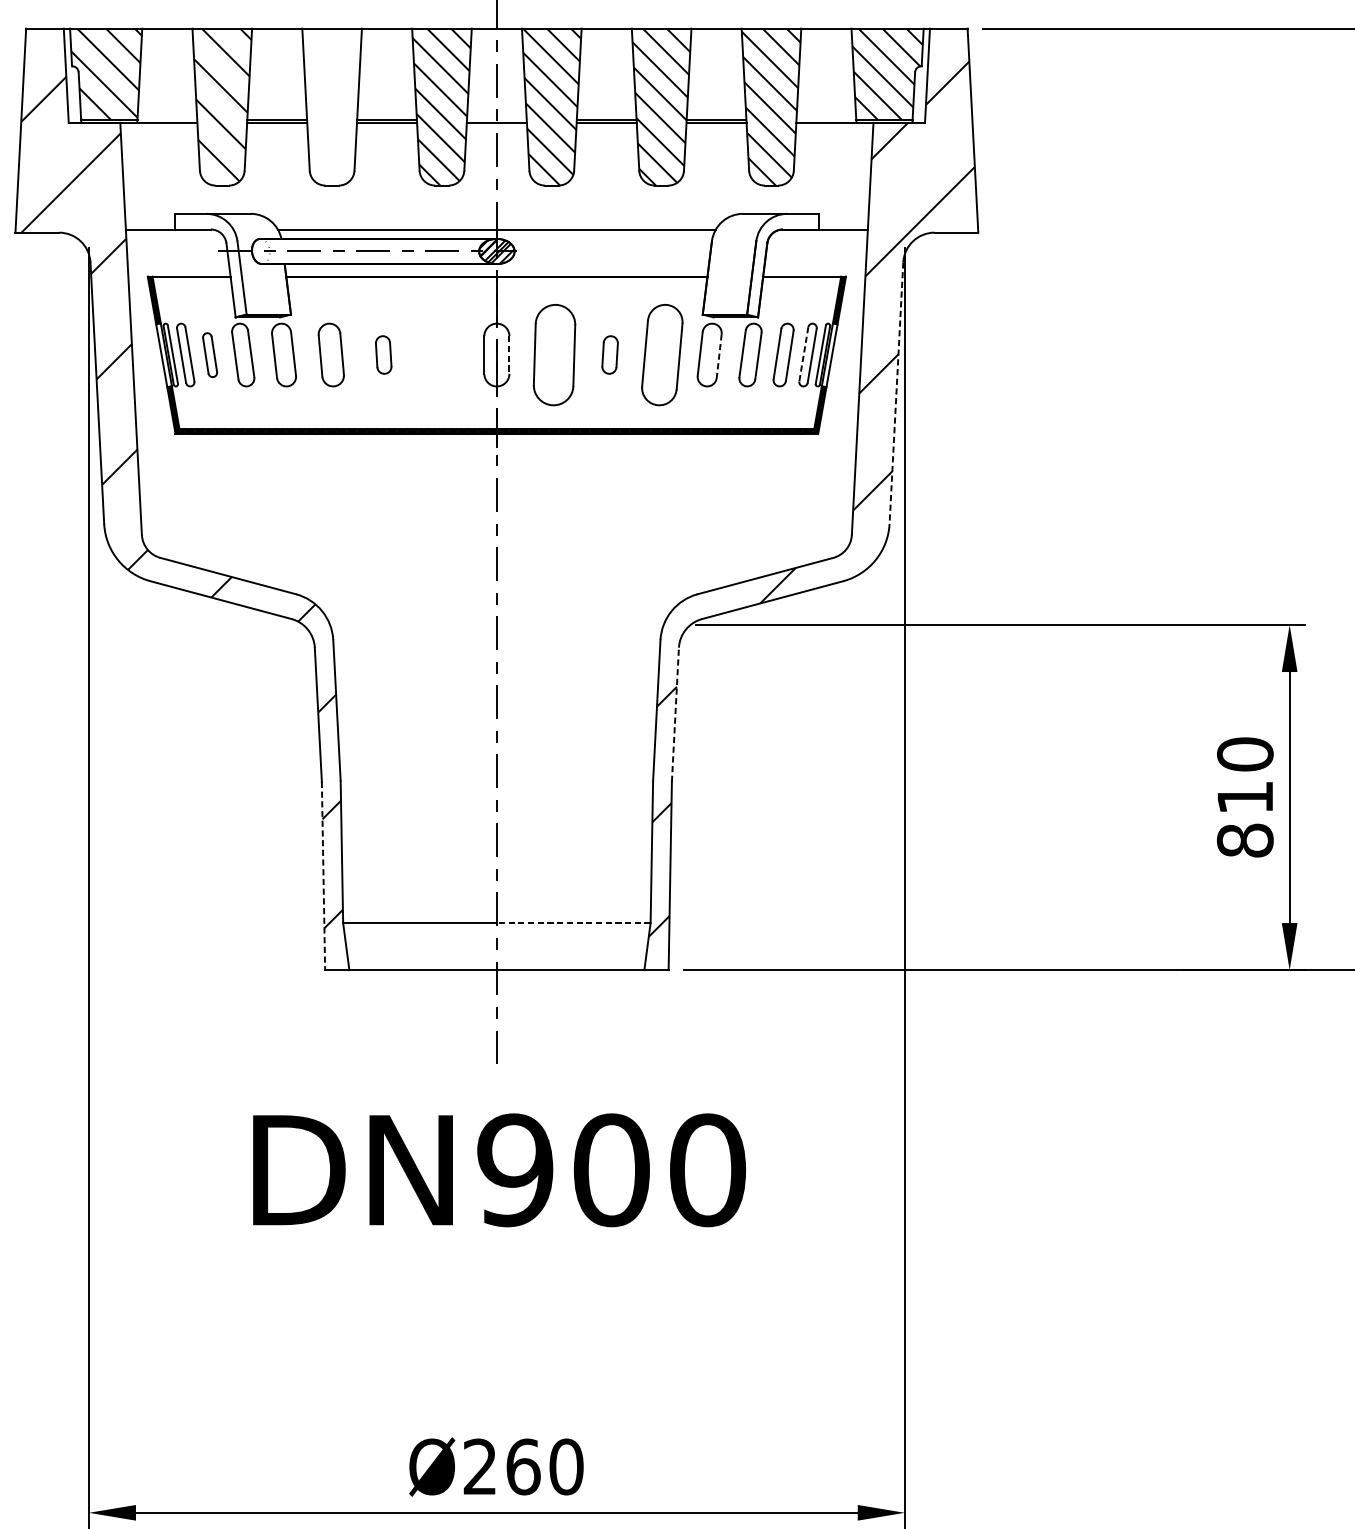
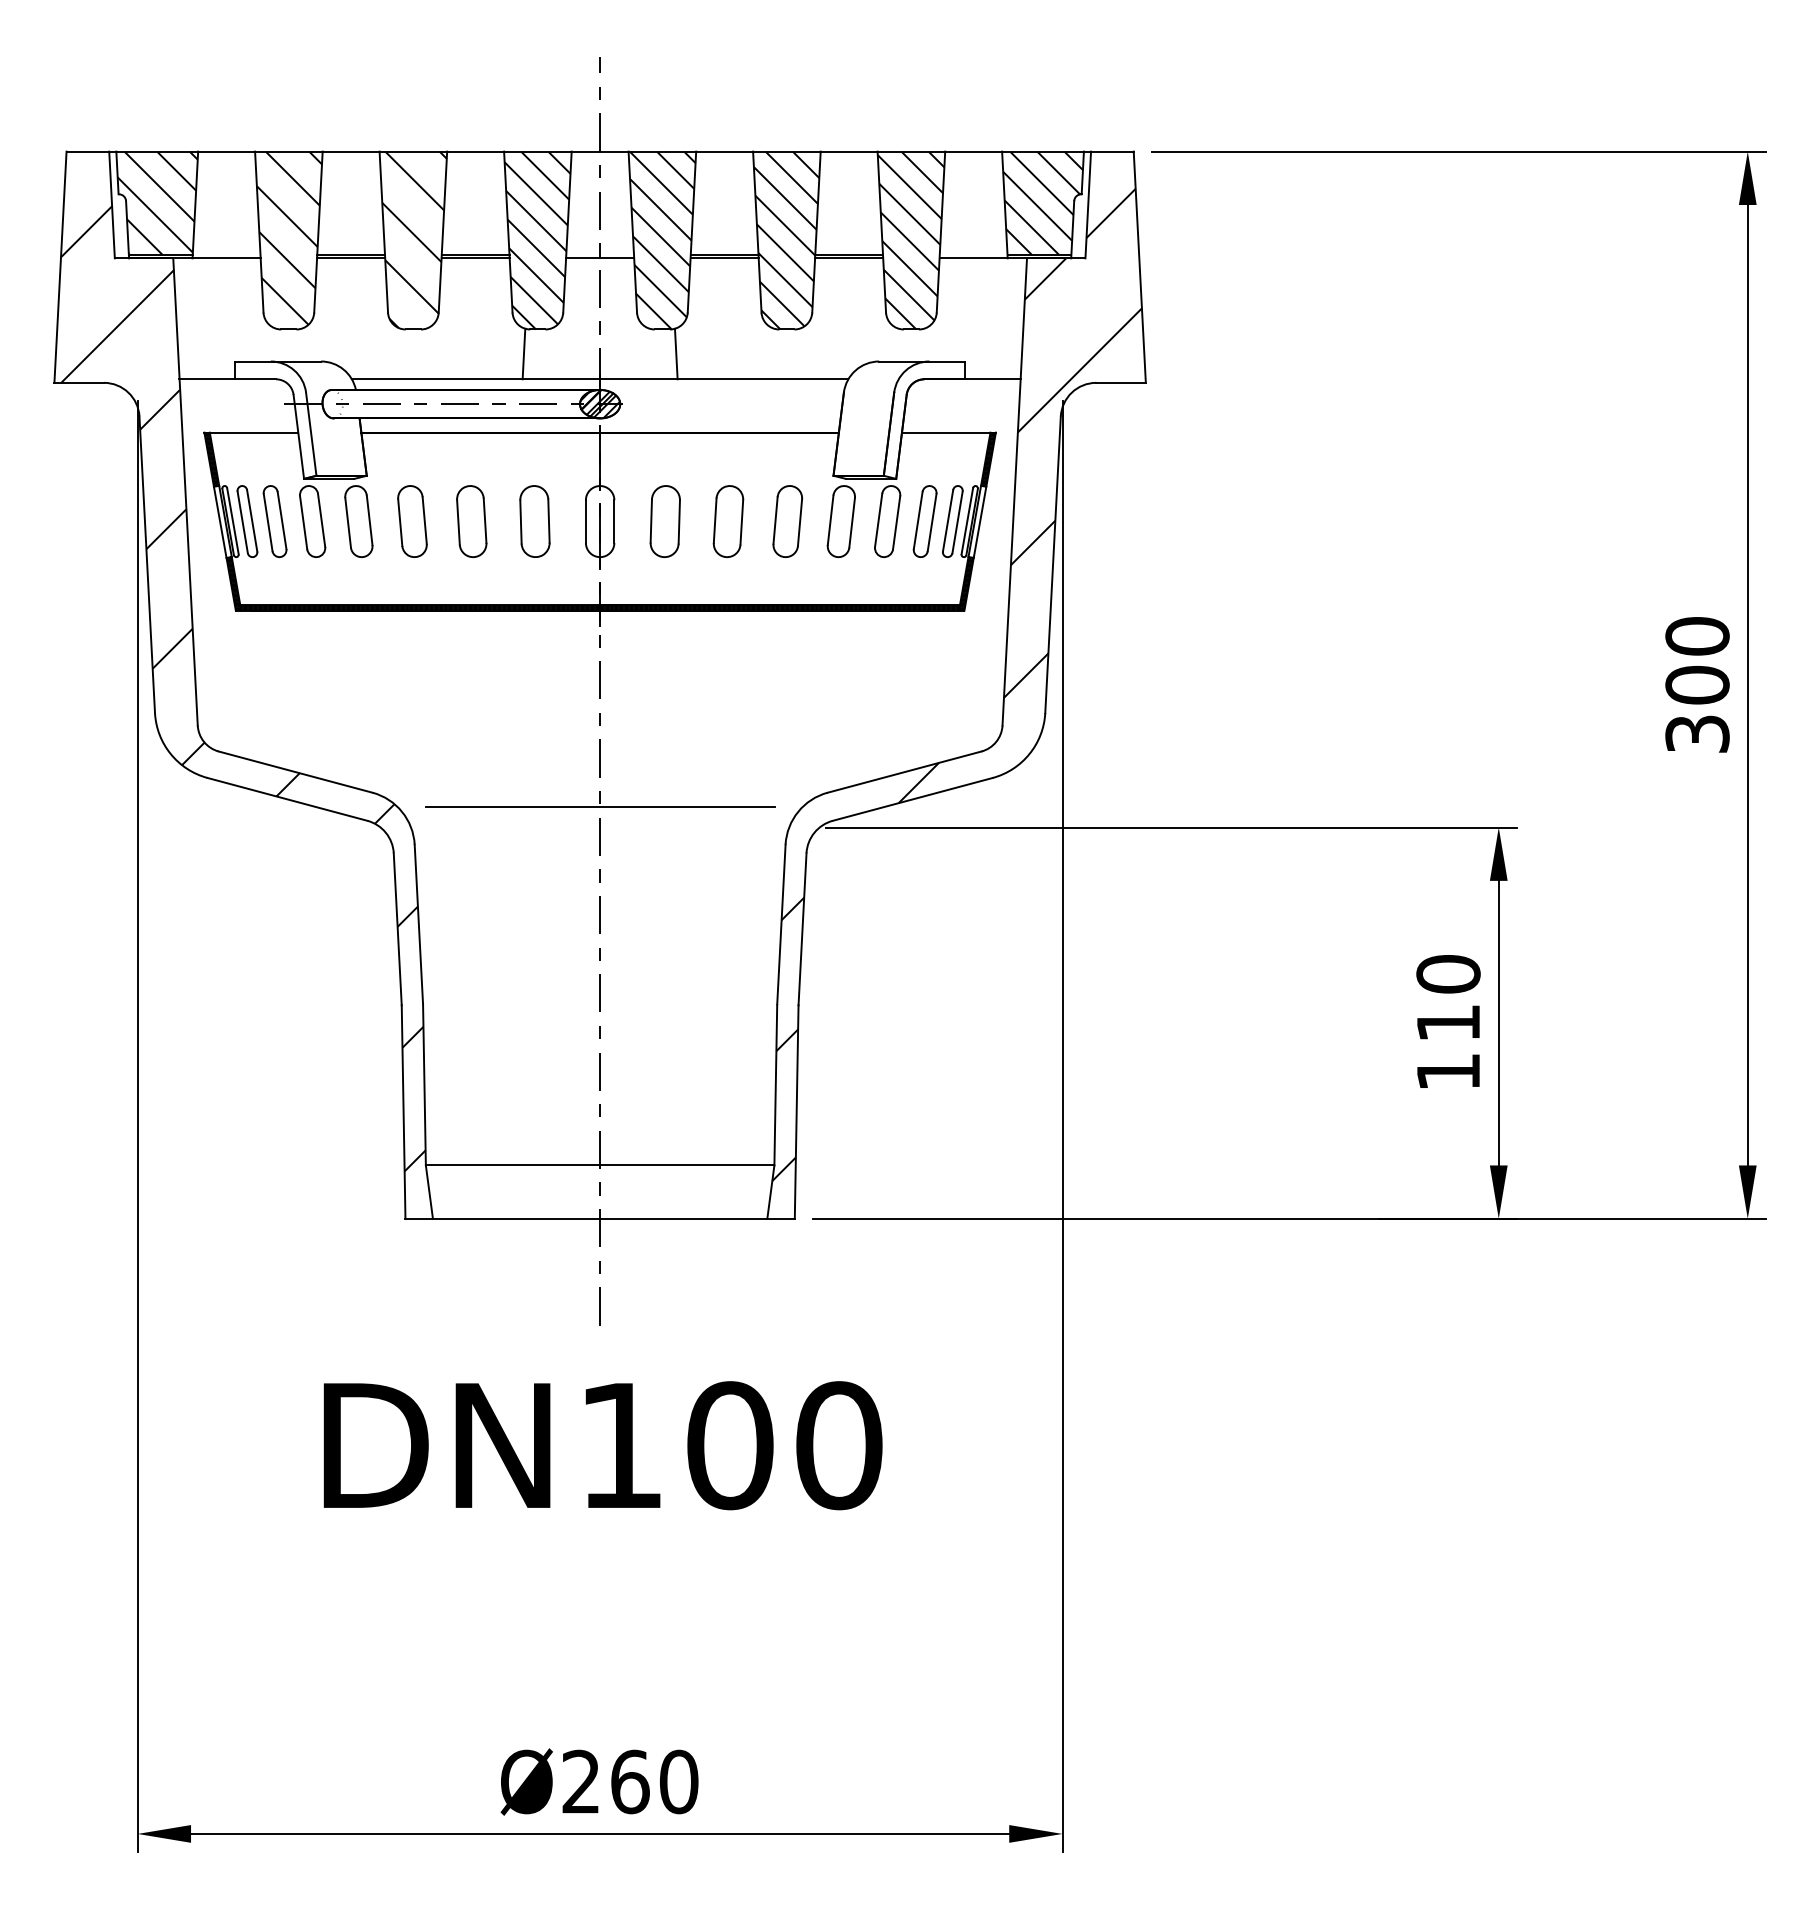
hatch: (333, 106) -> (414, 239), added
line: (429, 206) -> (523, 353), added
line: (563, 206) -> (675, 353), added
part: (209, 354) -> (274, 521), size x1.43
part: (383, 354) -> (471, 521), size x1.67
part: (438, 354) -> (534, 521), added
part: (553, 354) -> (664, 521), size x0.62
part: (610, 354) -> (728, 521), size x1.67
part: (662, 354) -> (787, 521), size x0.62
line: (804, 354) -> (948, 521), dashed -> solid
line: (509, 355) -> (614, 522), dashed -> solid
line: (719, 355) -> (852, 522), dashed -> solid
line: (896, 393) -> (1053, 565), dashed -> solid
line: (497, 606) -> (600, 806), added
line: (675, 714) -> (802, 928), dashed -> solid
text: (1245, 840) -> (1448, 1071), 810 -> 110
line: (323, 876) -> (403, 1112), dashed -> solid
line: (573, 923) -> (686, 1165), dashed -> solid
text: (514, 1170) -> (620, 1445), DN900 -> DN100

